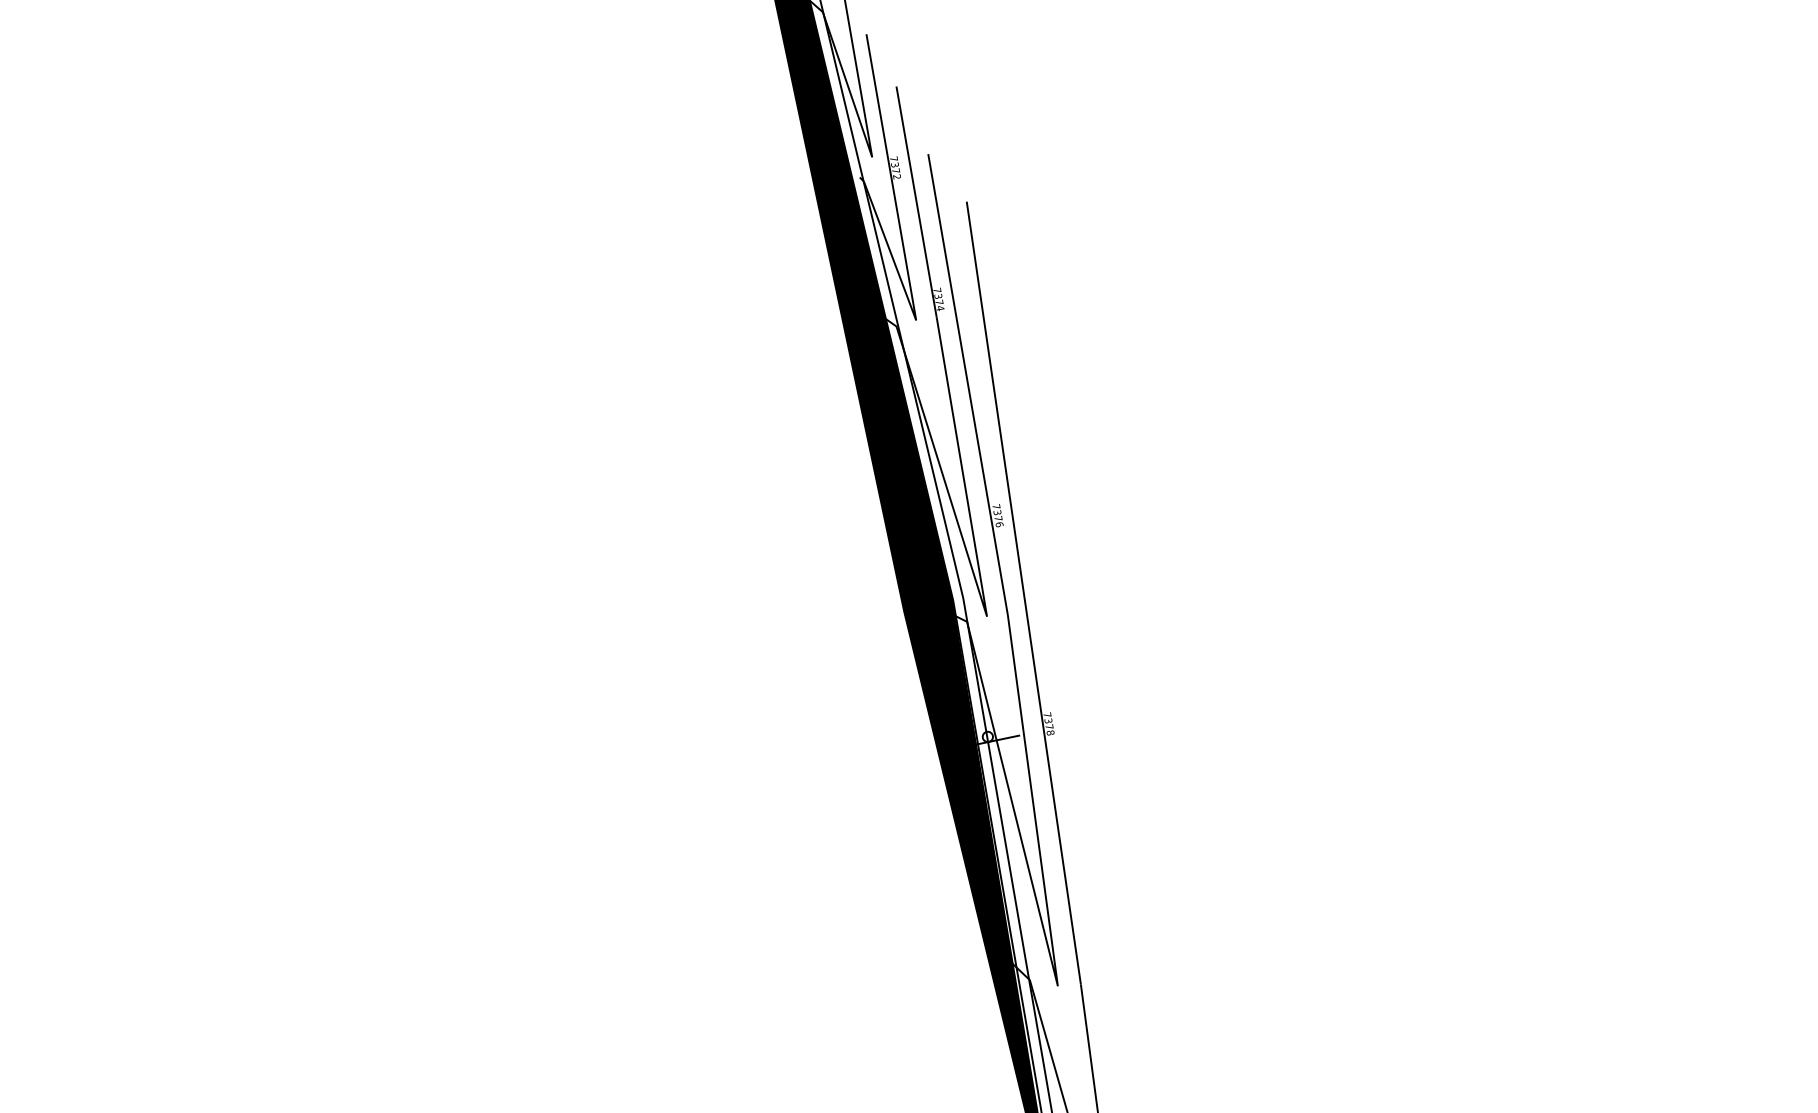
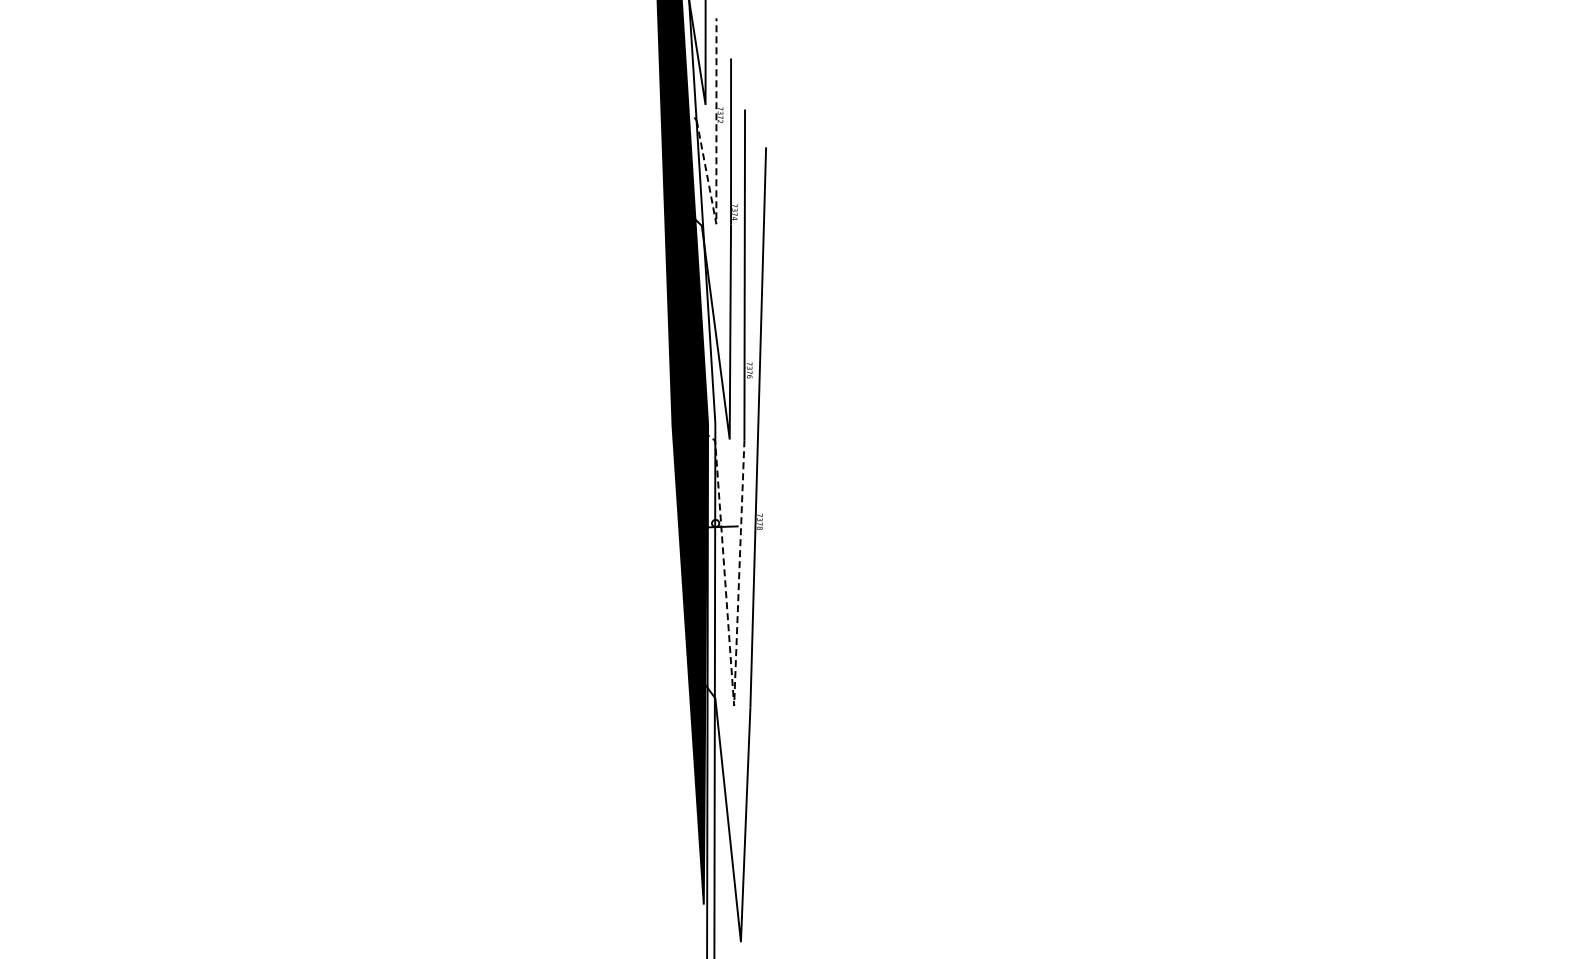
line: (904, 251) -> (716, 174), solid -> dashed
line: (1051, 960) -> (732, 687), solid -> dashed

